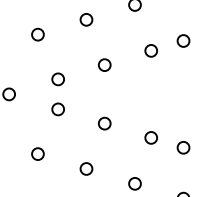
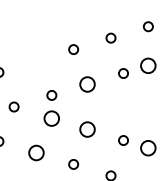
circle: (36, 33) -> (35, 60), removed
circle: (183, 40) -> (148, 65), size x1.6
circle: (104, 65) -> (87, 84), size x1.6
circle: (57, 109) -> (51, 118), size x1.6
circle: (104, 123) -> (87, 129), size x1.6
circle: (183, 146) -> (148, 147), size x1.6
circle: (36, 153) -> (35, 152), size x1.6

